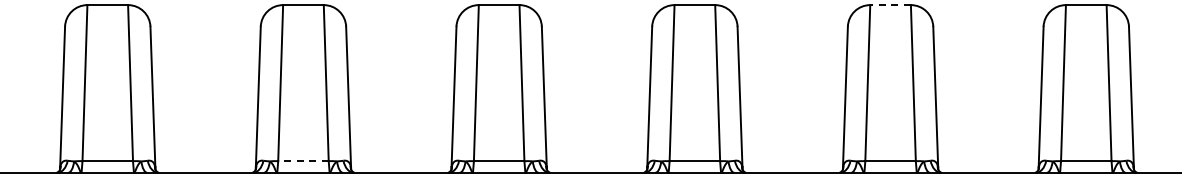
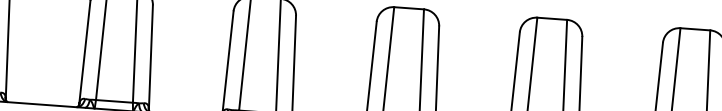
line: (890, 5) -> (552, 19), dashed -> solid
line: (302, 161) -> (113, 101), dashed -> solid

